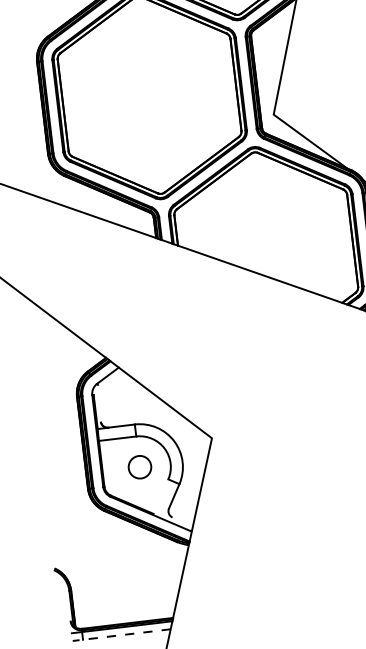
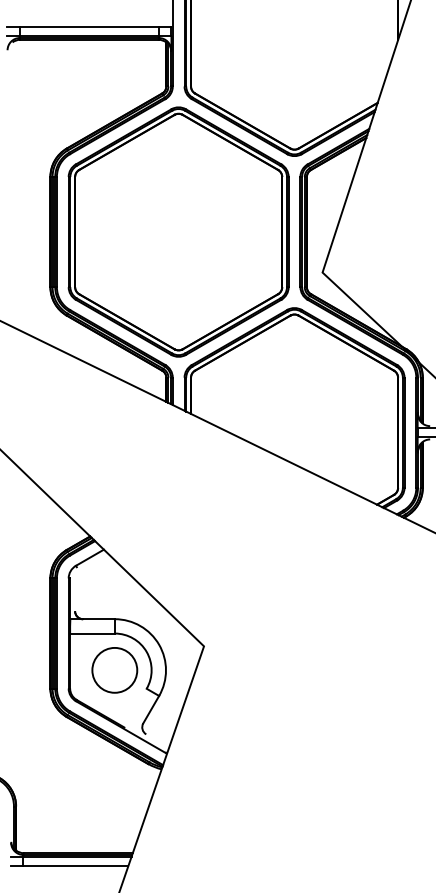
circle: (139, 467) -> (114, 670), size x1.67
line: (121, 635) -> (69, 866), dashed -> solid

